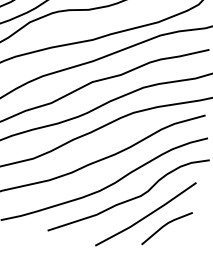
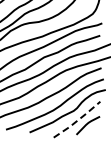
line: (146, 216) -> (77, 120), solid -> dashed

